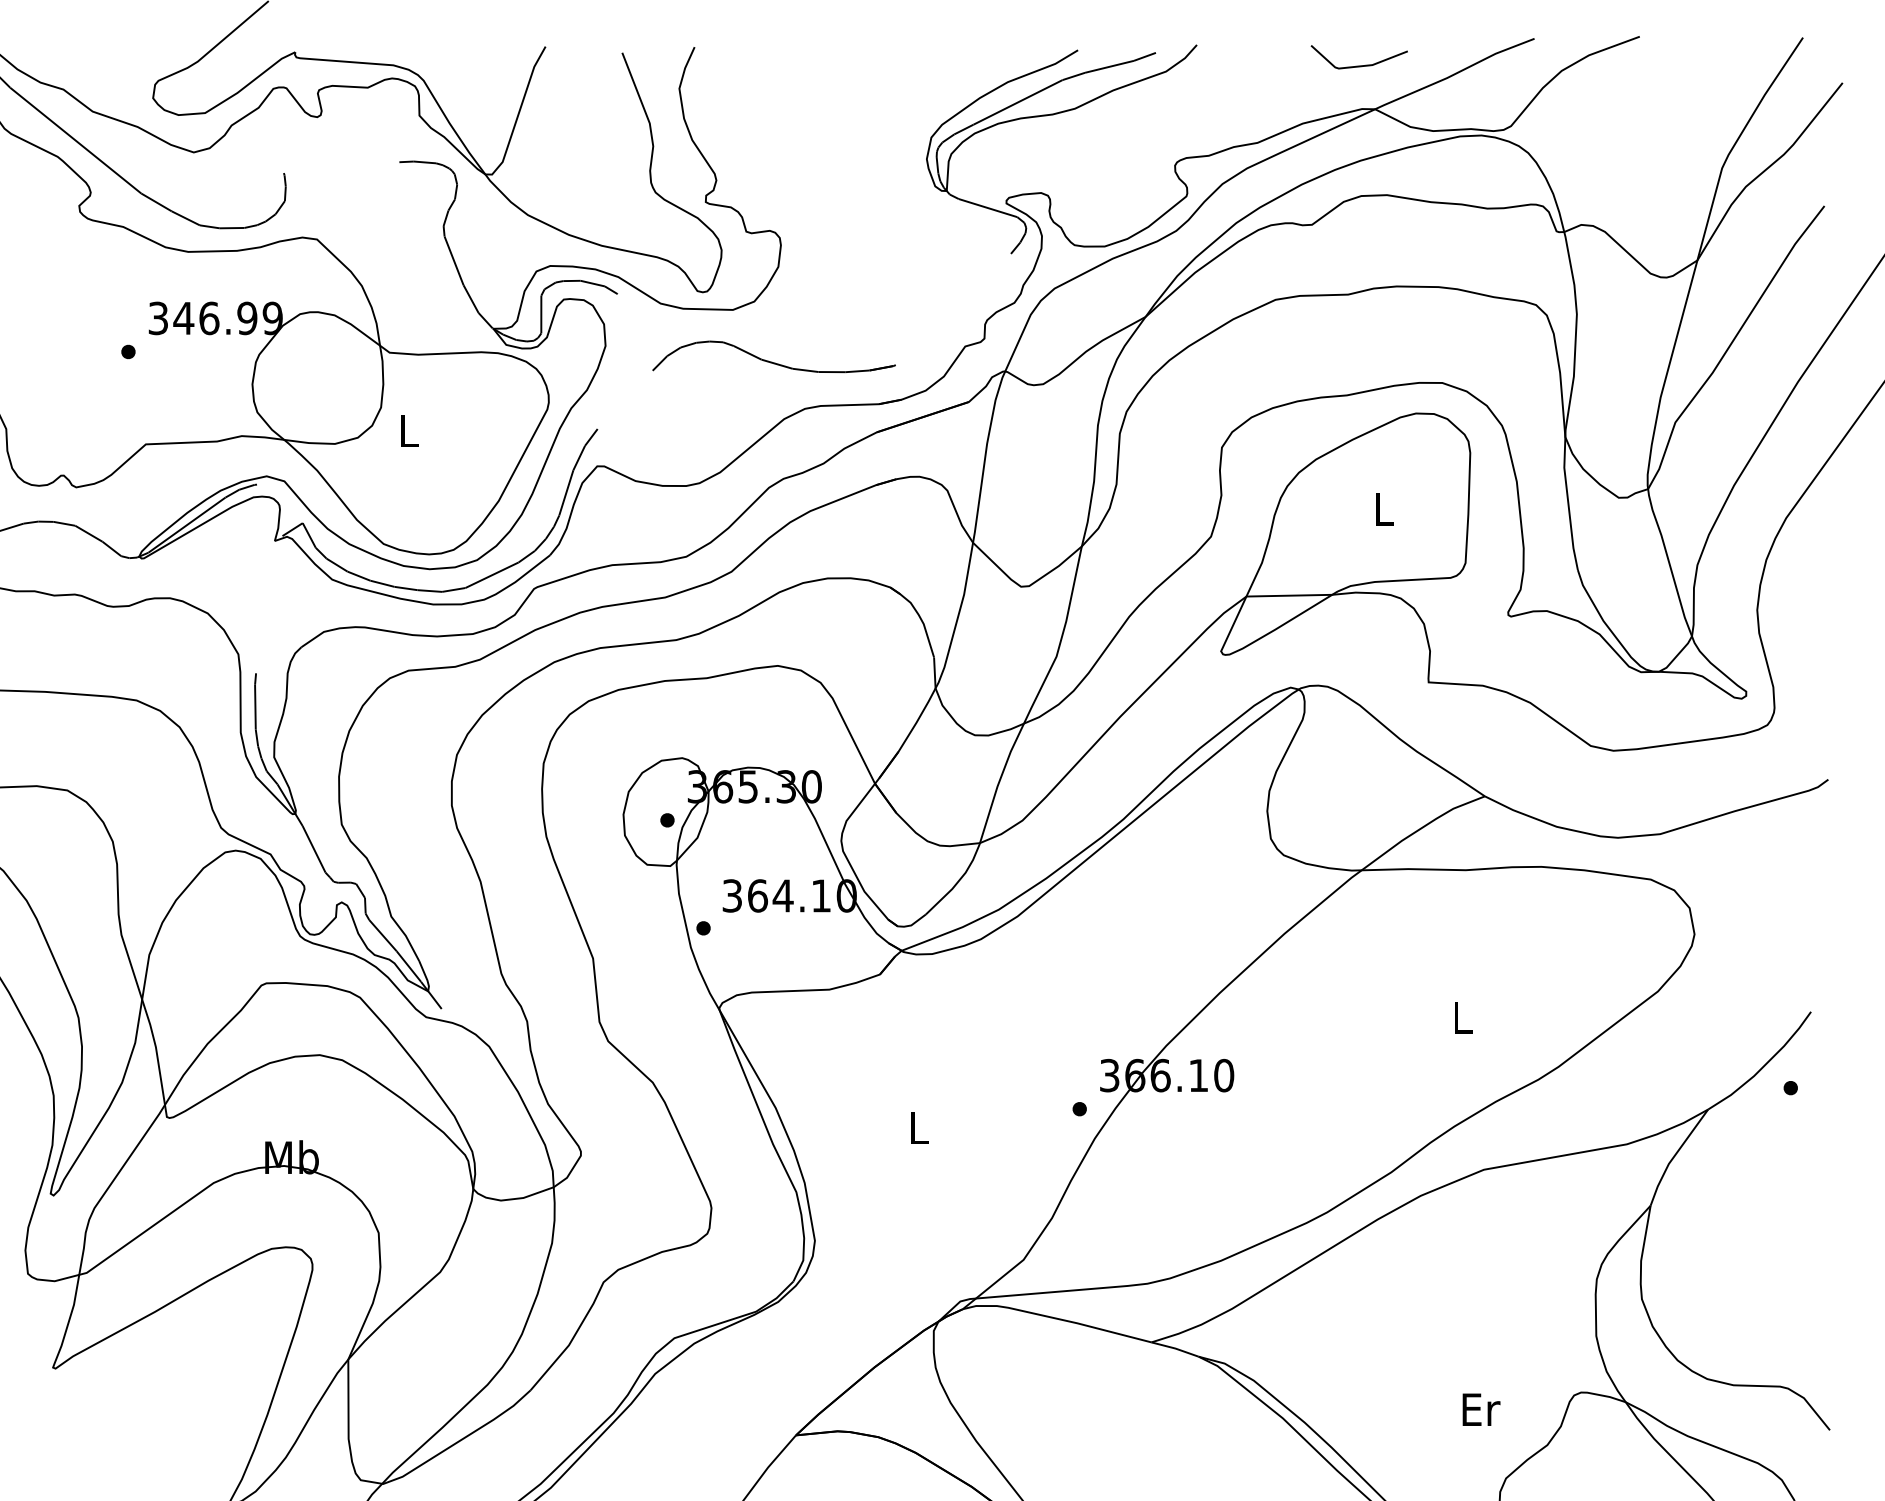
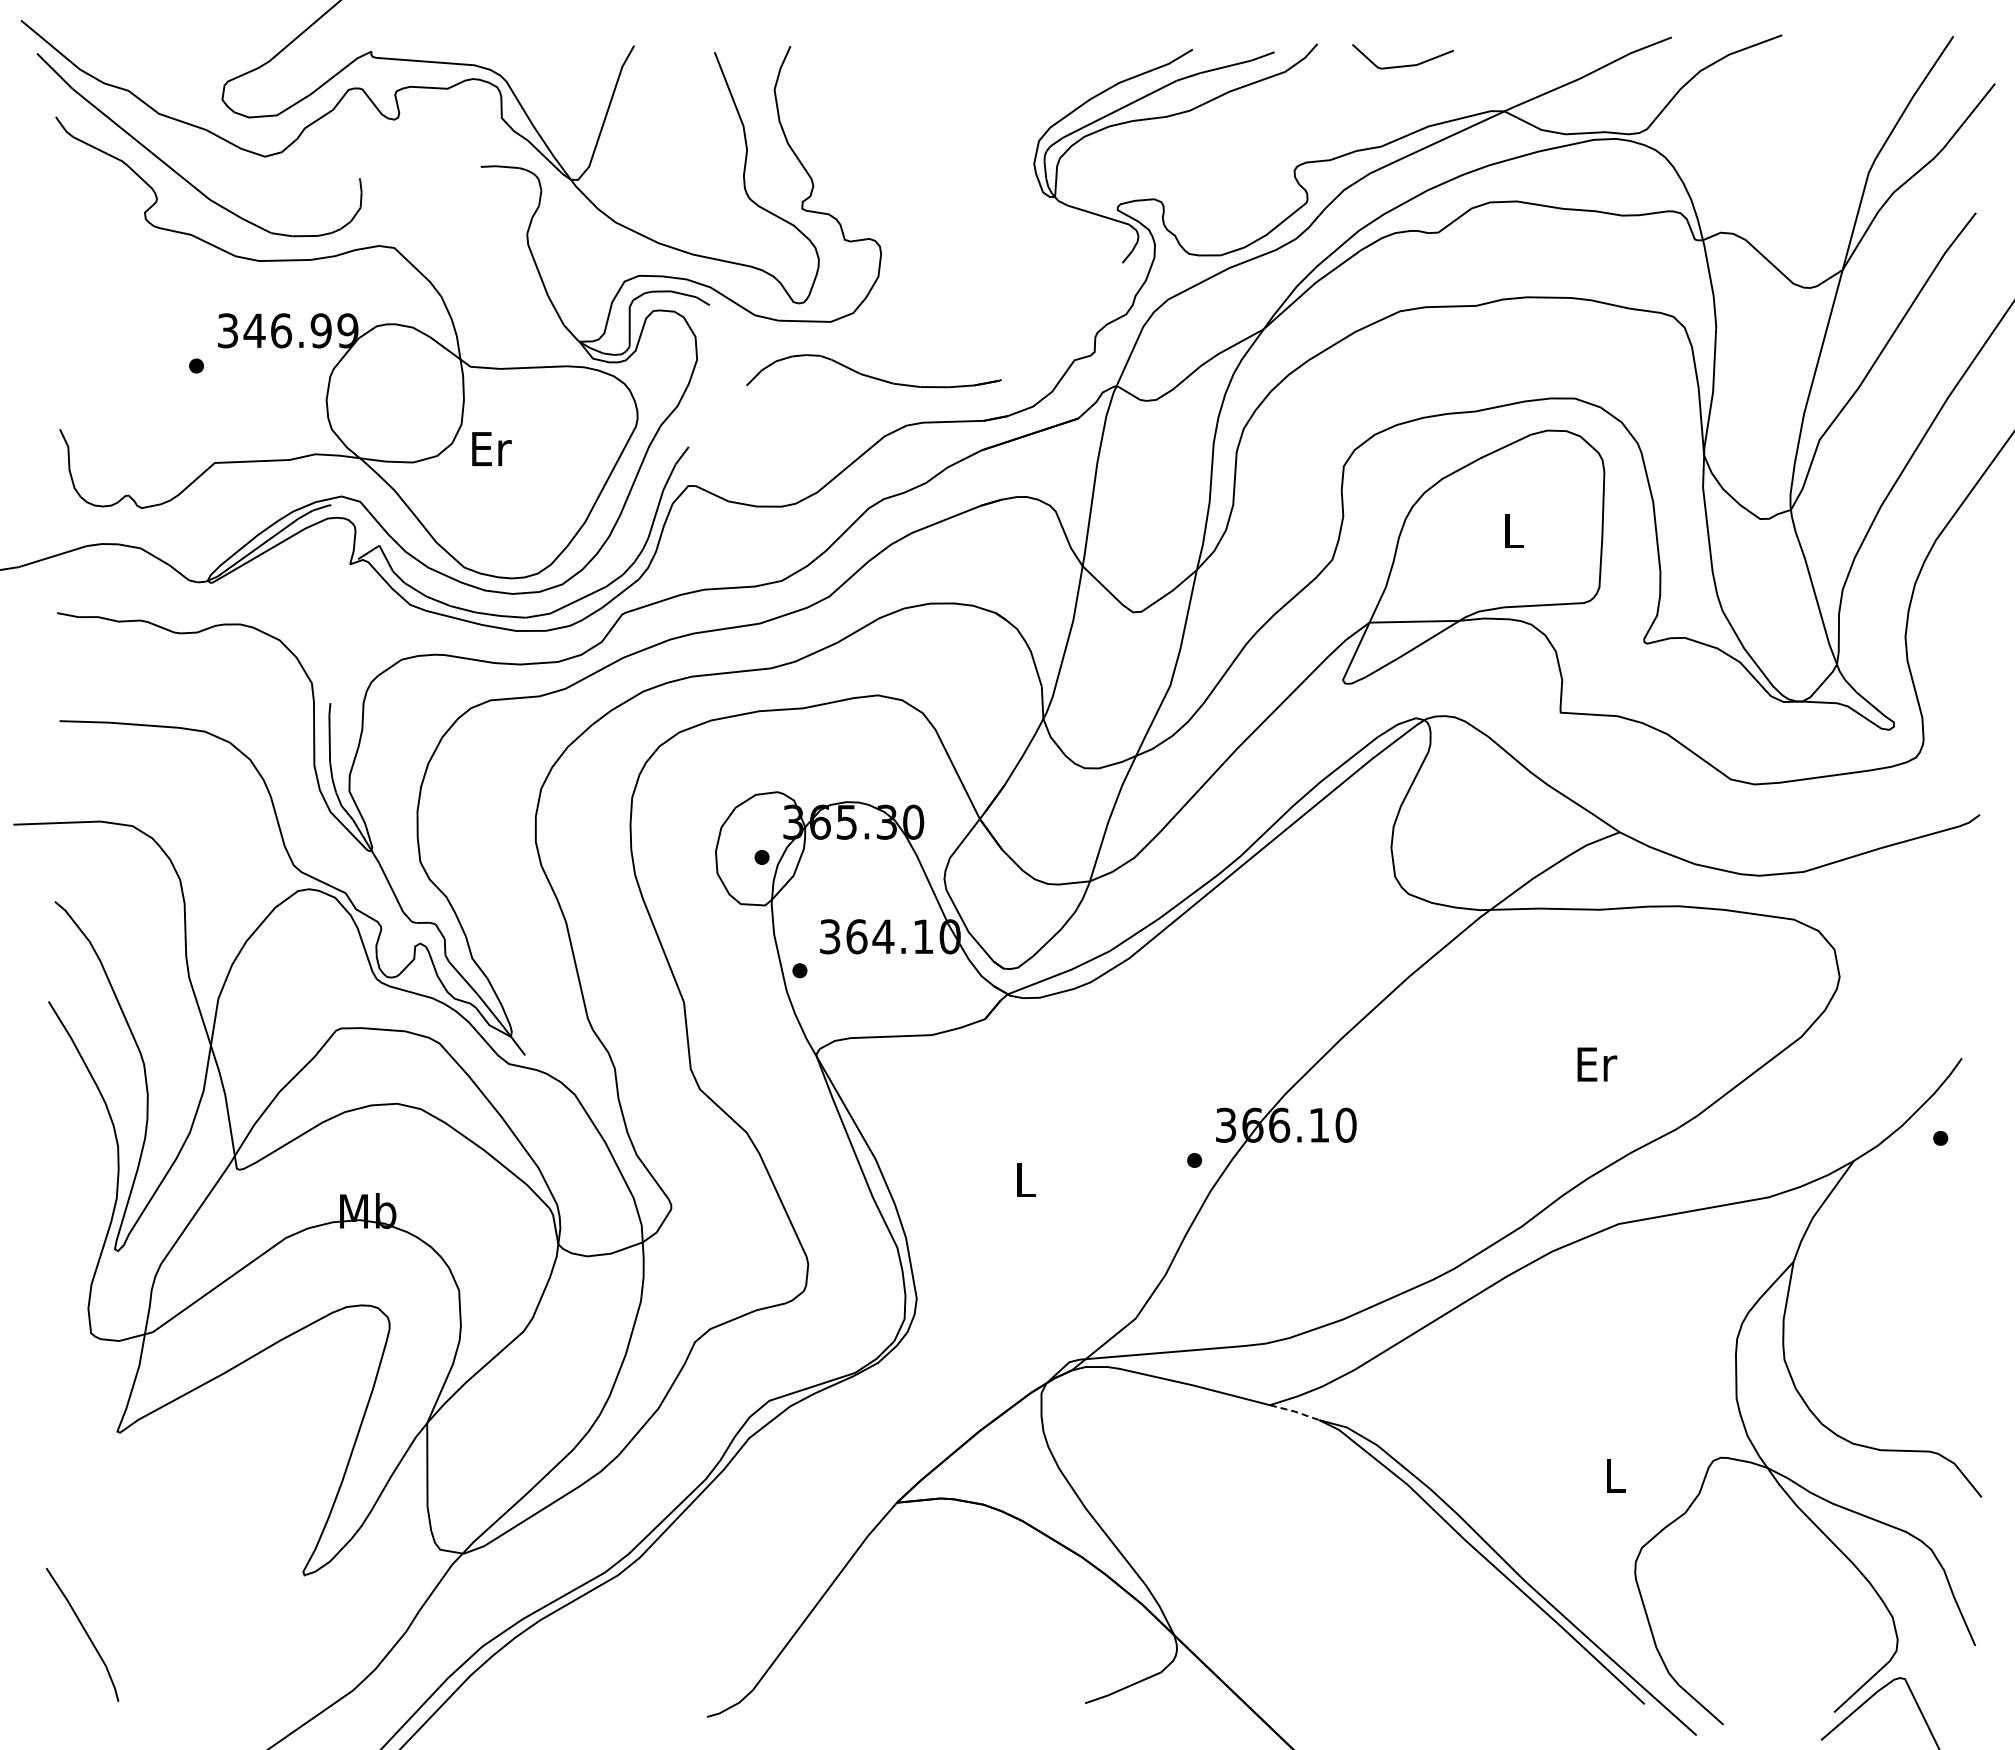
line: (1358, 65) -> (1402, 65), moved
text: (409, 431) -> (491, 449), L -> Er
text: (1463, 1017) -> (1597, 1064), L -> Er
line: (1175, 1348) -> (1295, 1411), solid -> dashed
text: (1480, 1409) -> (1615, 1475), Er -> L

